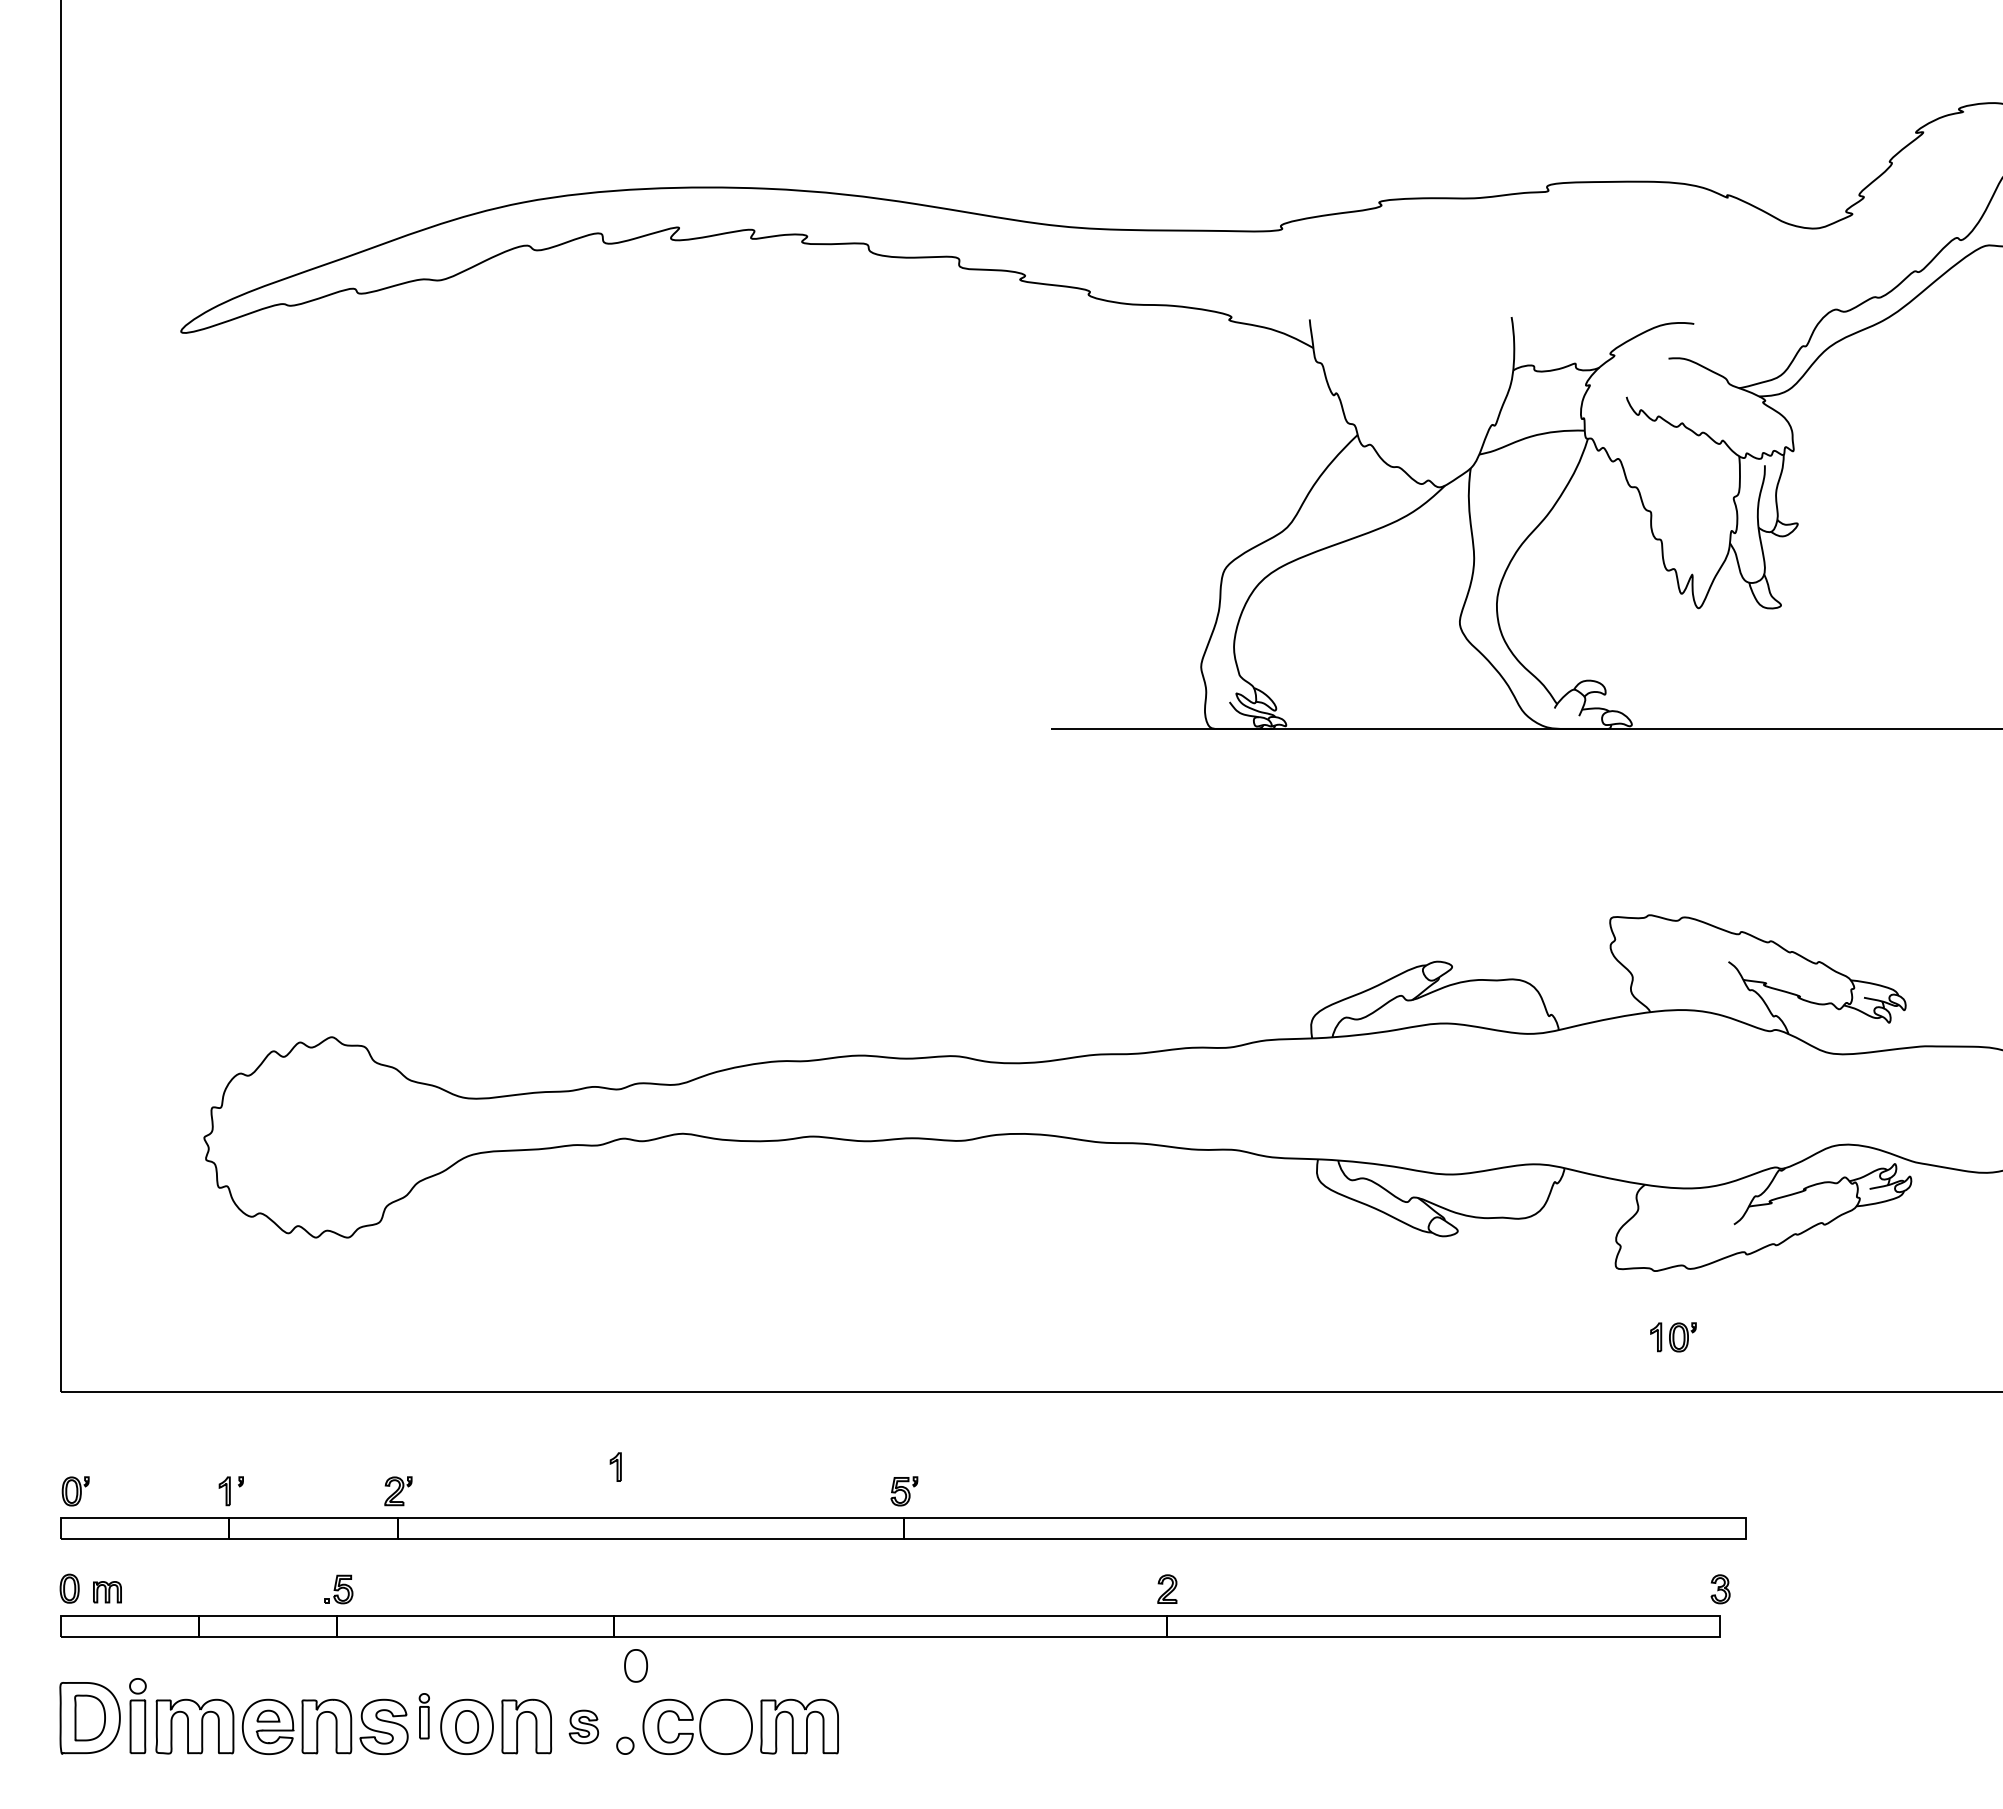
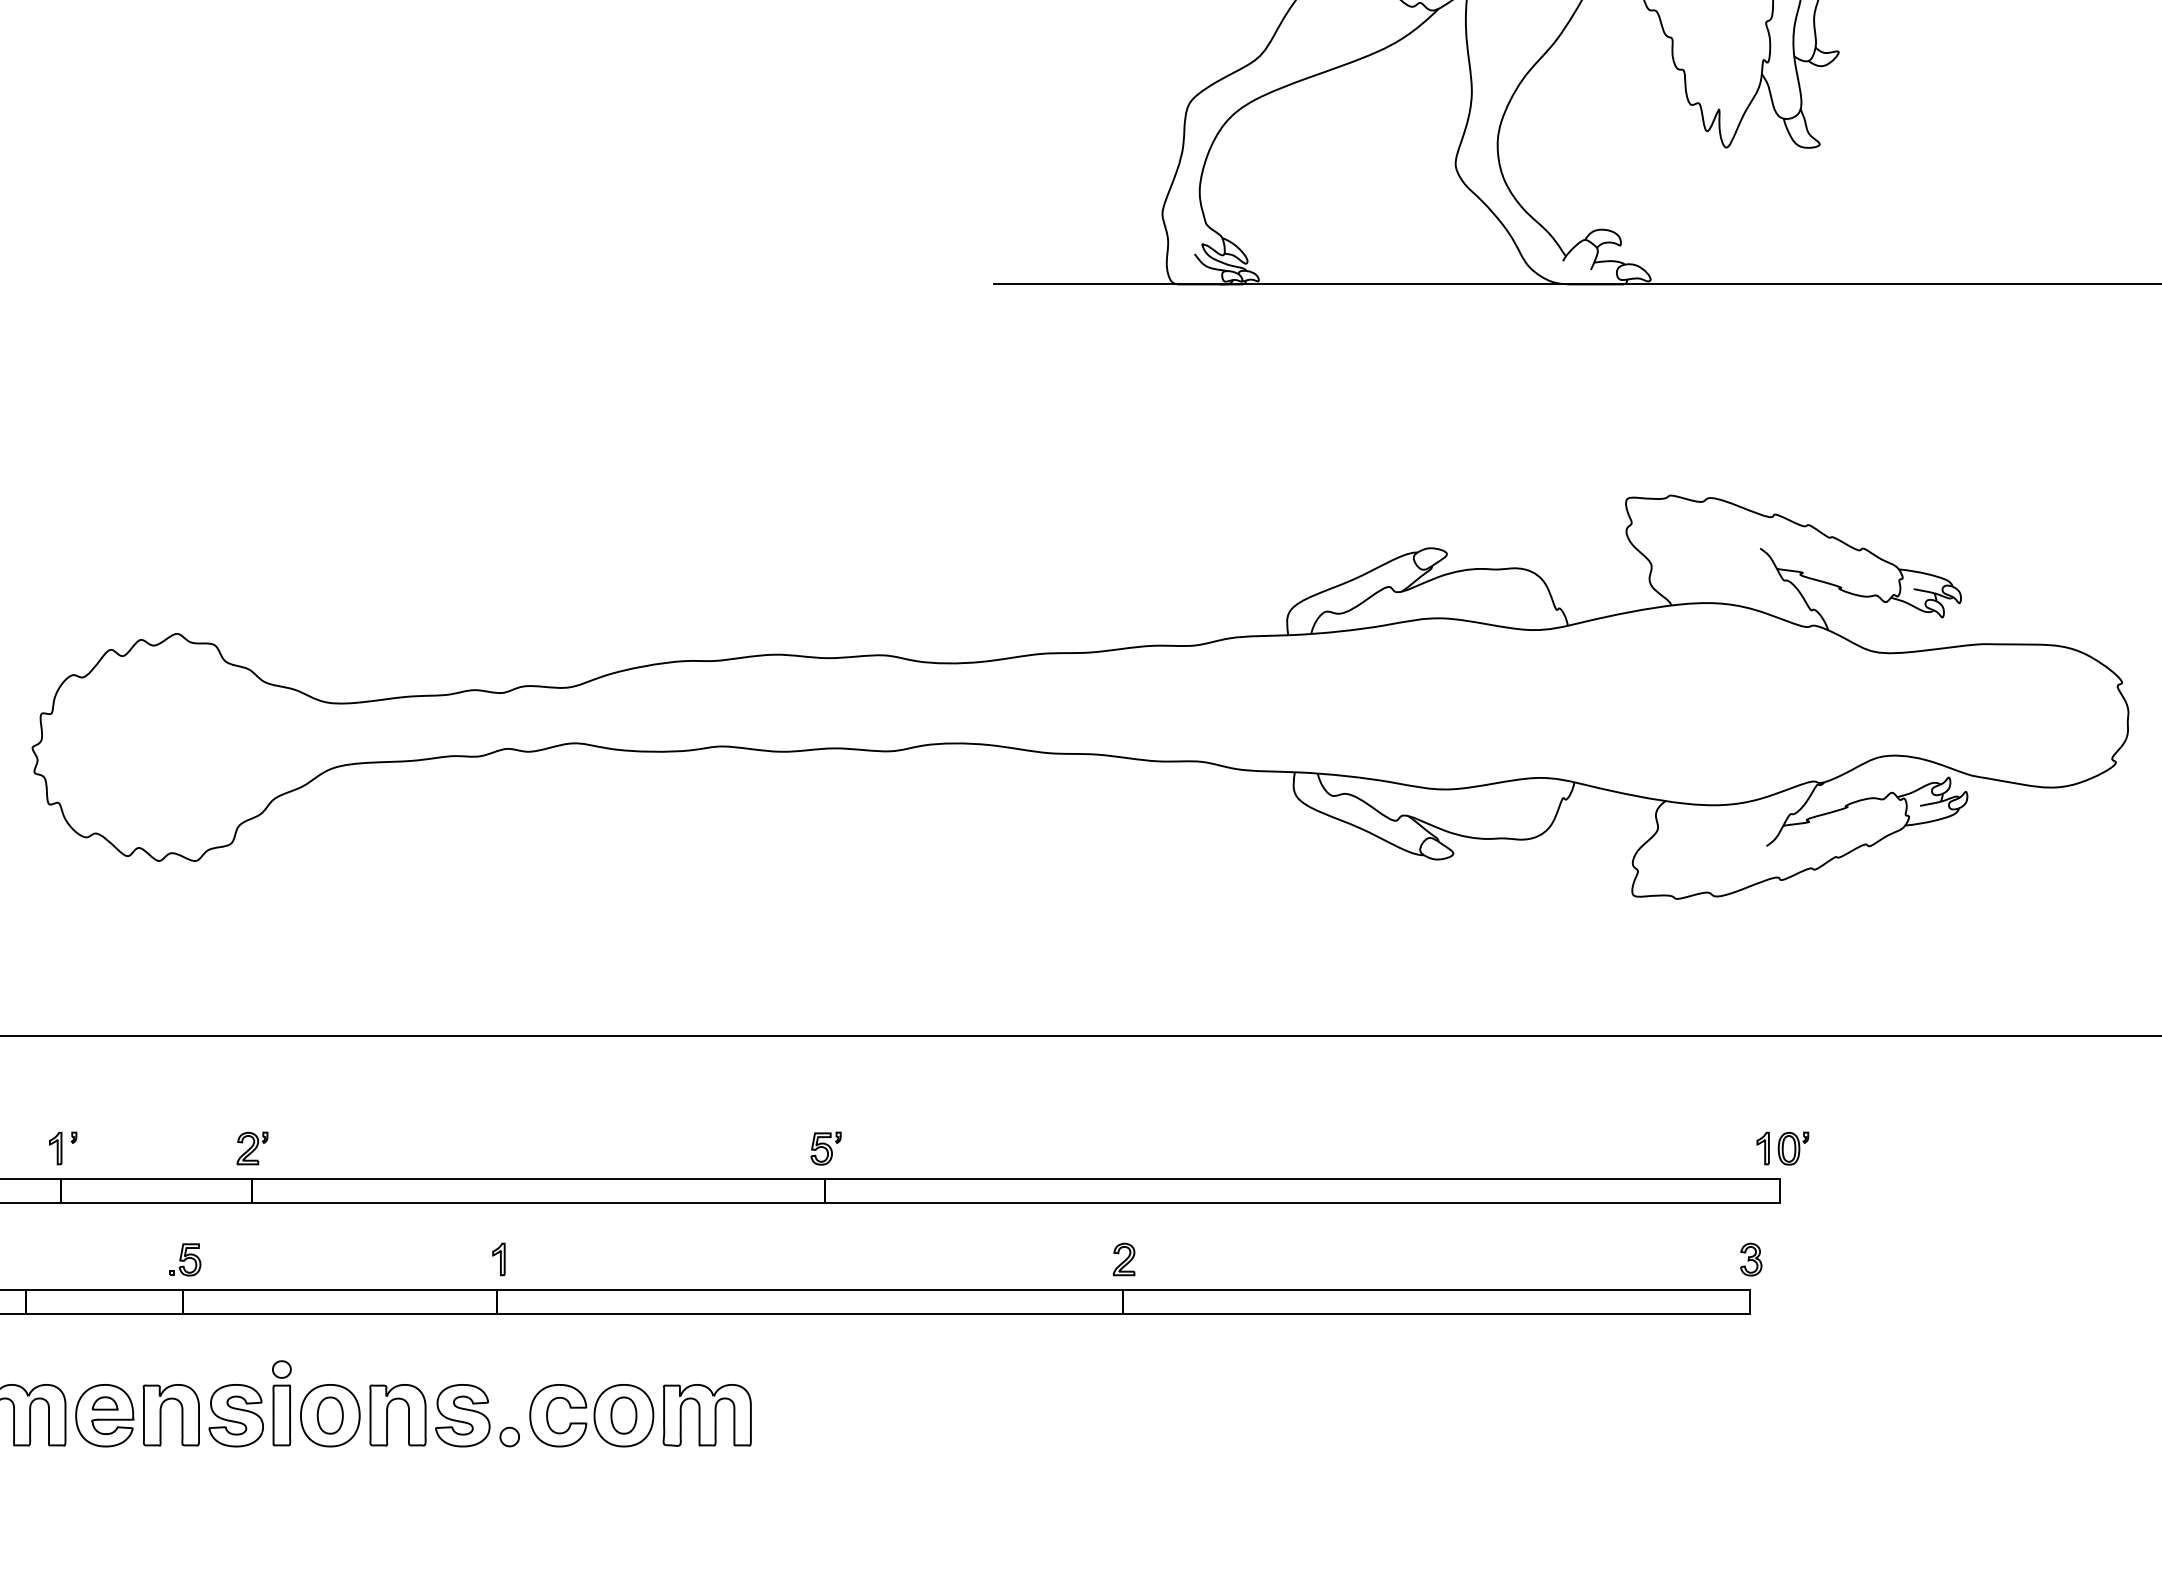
part: (1673, 1337) -> (1782, 1148), moved
part: (615, 1466) -> (498, 1258), moved
part: (635, 1665) -> (623, 1415), moved
part: (424, 1716) -> (282, 1403), size x1.67
part: (583, 1726) -> (462, 1415), size x1.67

